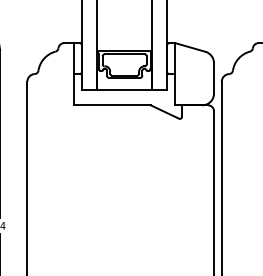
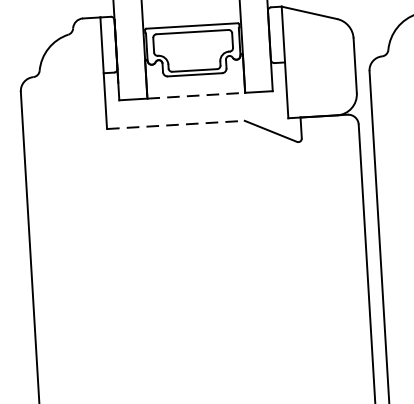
line: (125, 89) -> (197, 95), solid -> dashed
line: (112, 105) -> (176, 125), solid -> dashed

